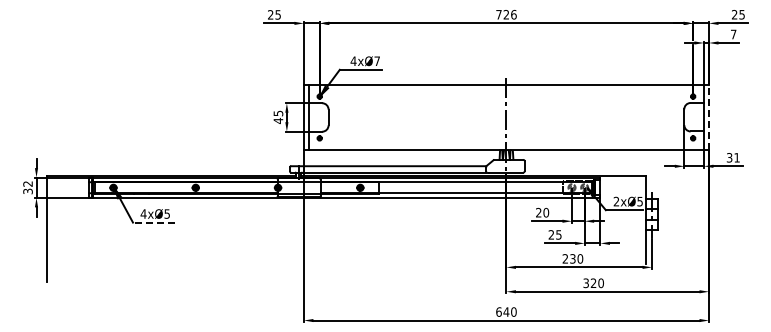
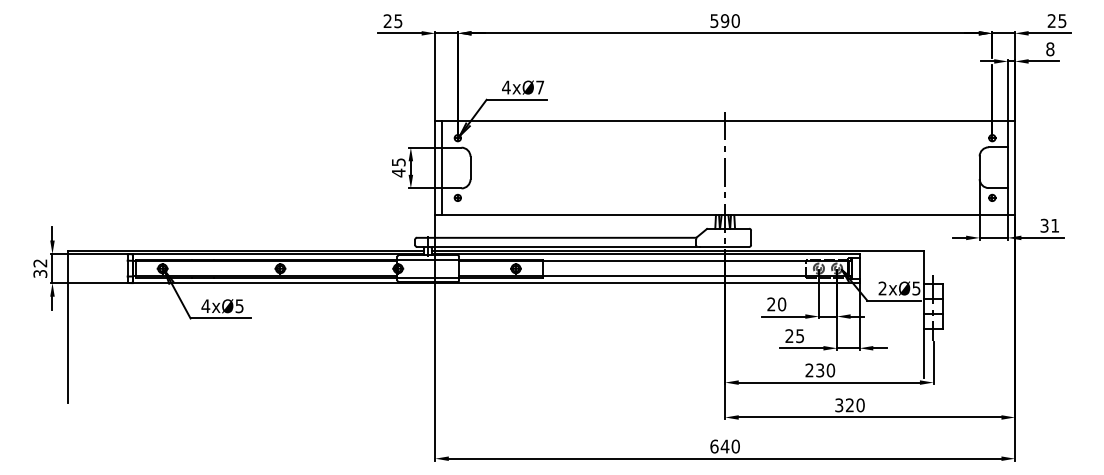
text: (506, 14) -> (725, 20), 726 -> 590
text: (733, 34) -> (1050, 49), 7 -> 8
line: (708, 117) -> (1014, 168), dashed -> solid
line: (153, 222) -> (219, 318), dashed -> solid

